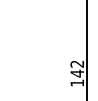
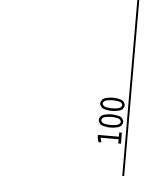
text: (77, 68) -> (112, 111), 142 -> 100

